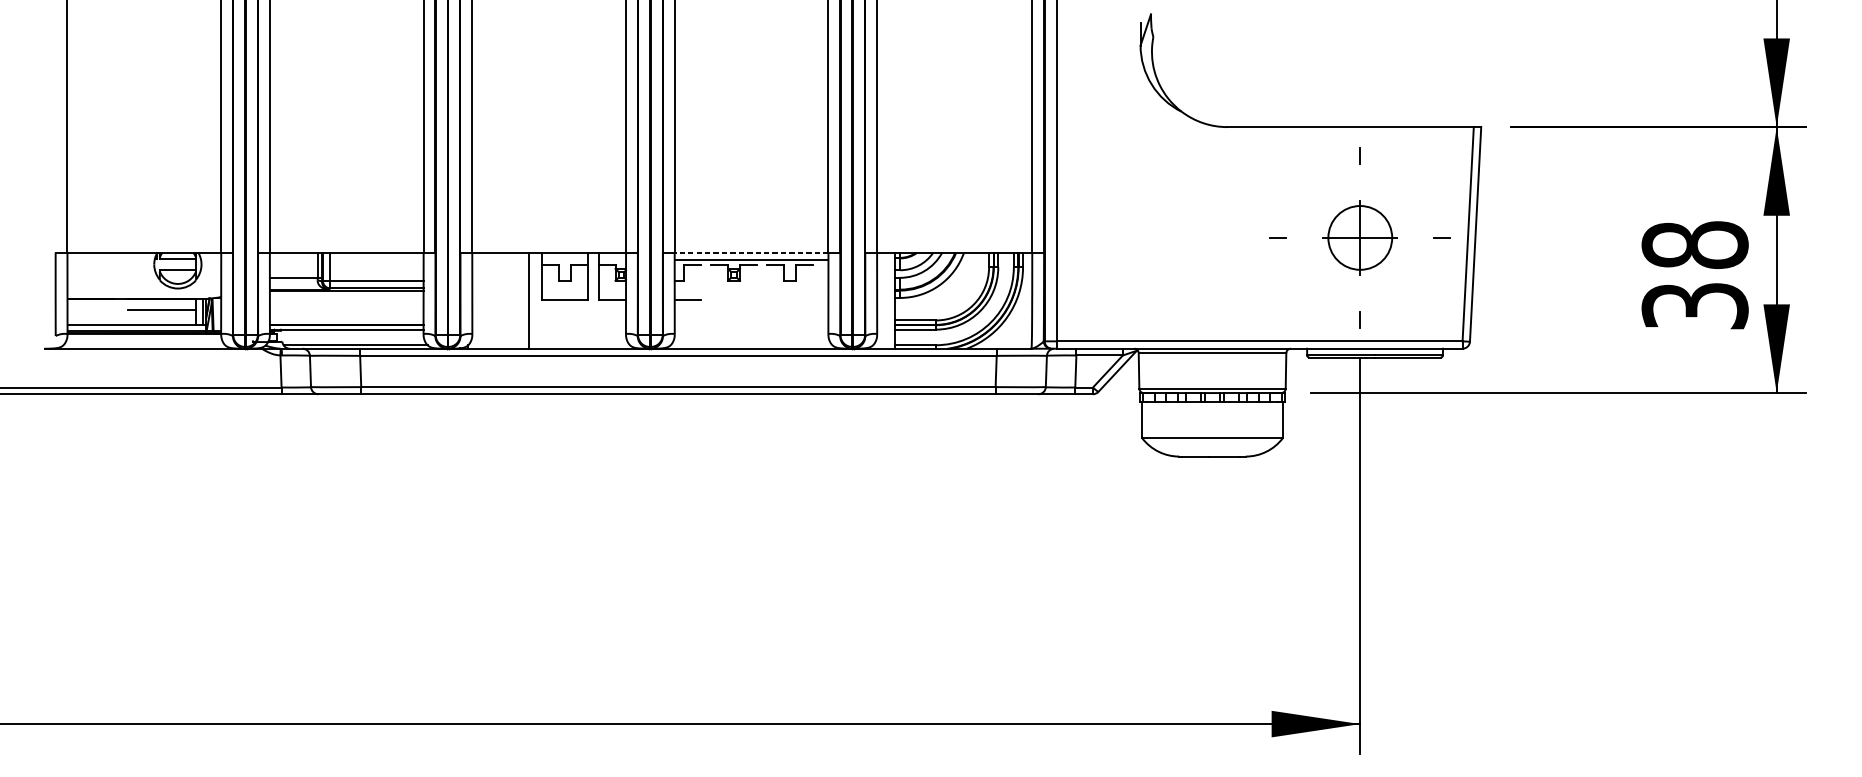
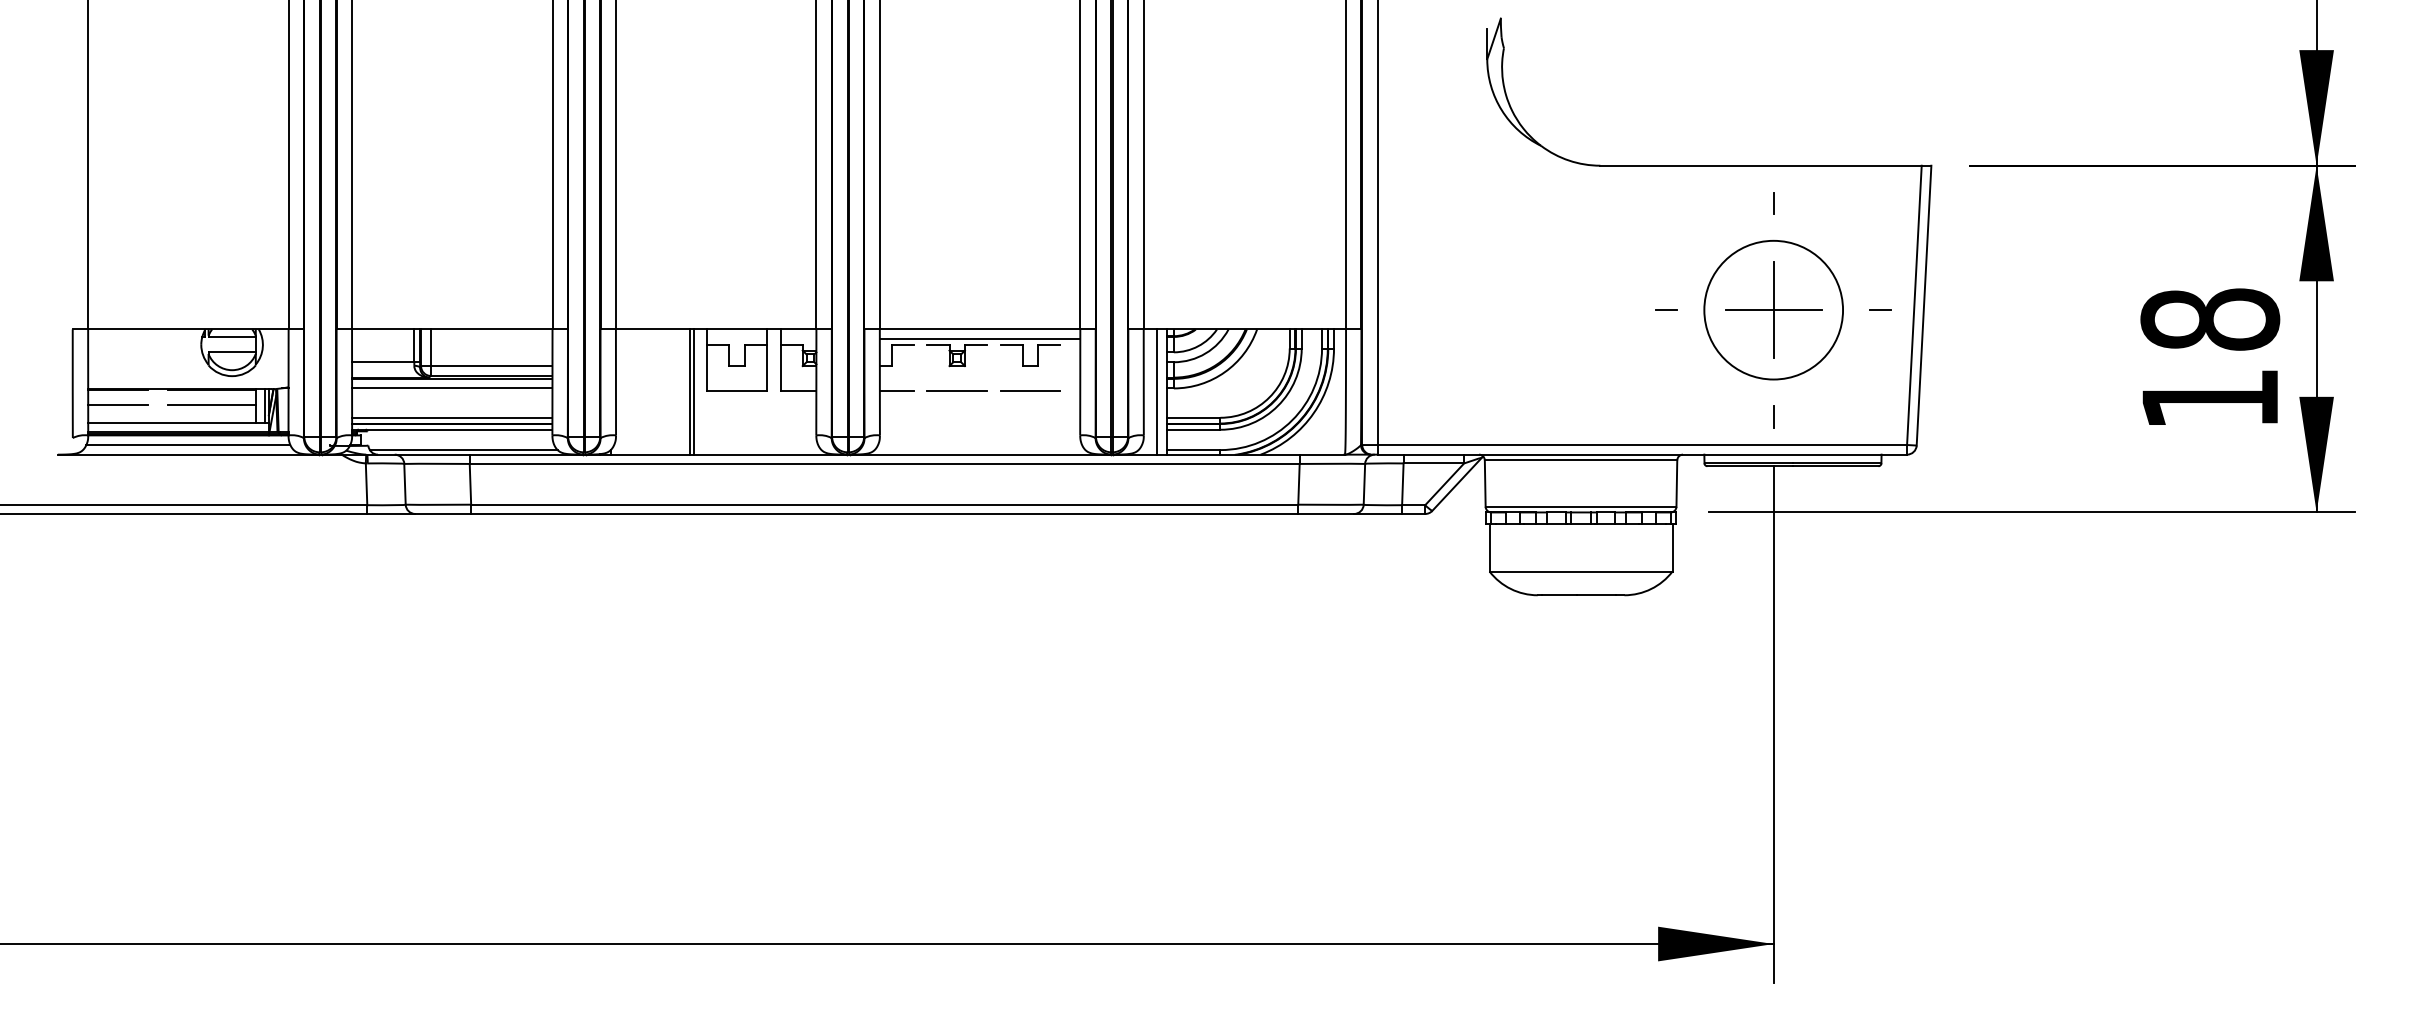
circle: (1360, 237) -> (1773, 309), size x1.67
line: (751, 252) -> (979, 329), dashed -> solid
line: (346, 297) -> (452, 388), added
line: (531, 300) -> (693, 391), added
line: (734, 300) -> (957, 391), added
line: (790, 300) -> (1030, 391), added
line: (886, 300) -> (1156, 391), added
text: (1695, 306) -> (2210, 399), 38 -> 18
line: (90, 310) -> (118, 404), added
line: (346, 320) -> (452, 417), added
line: (144, 341) -> (188, 445), added

